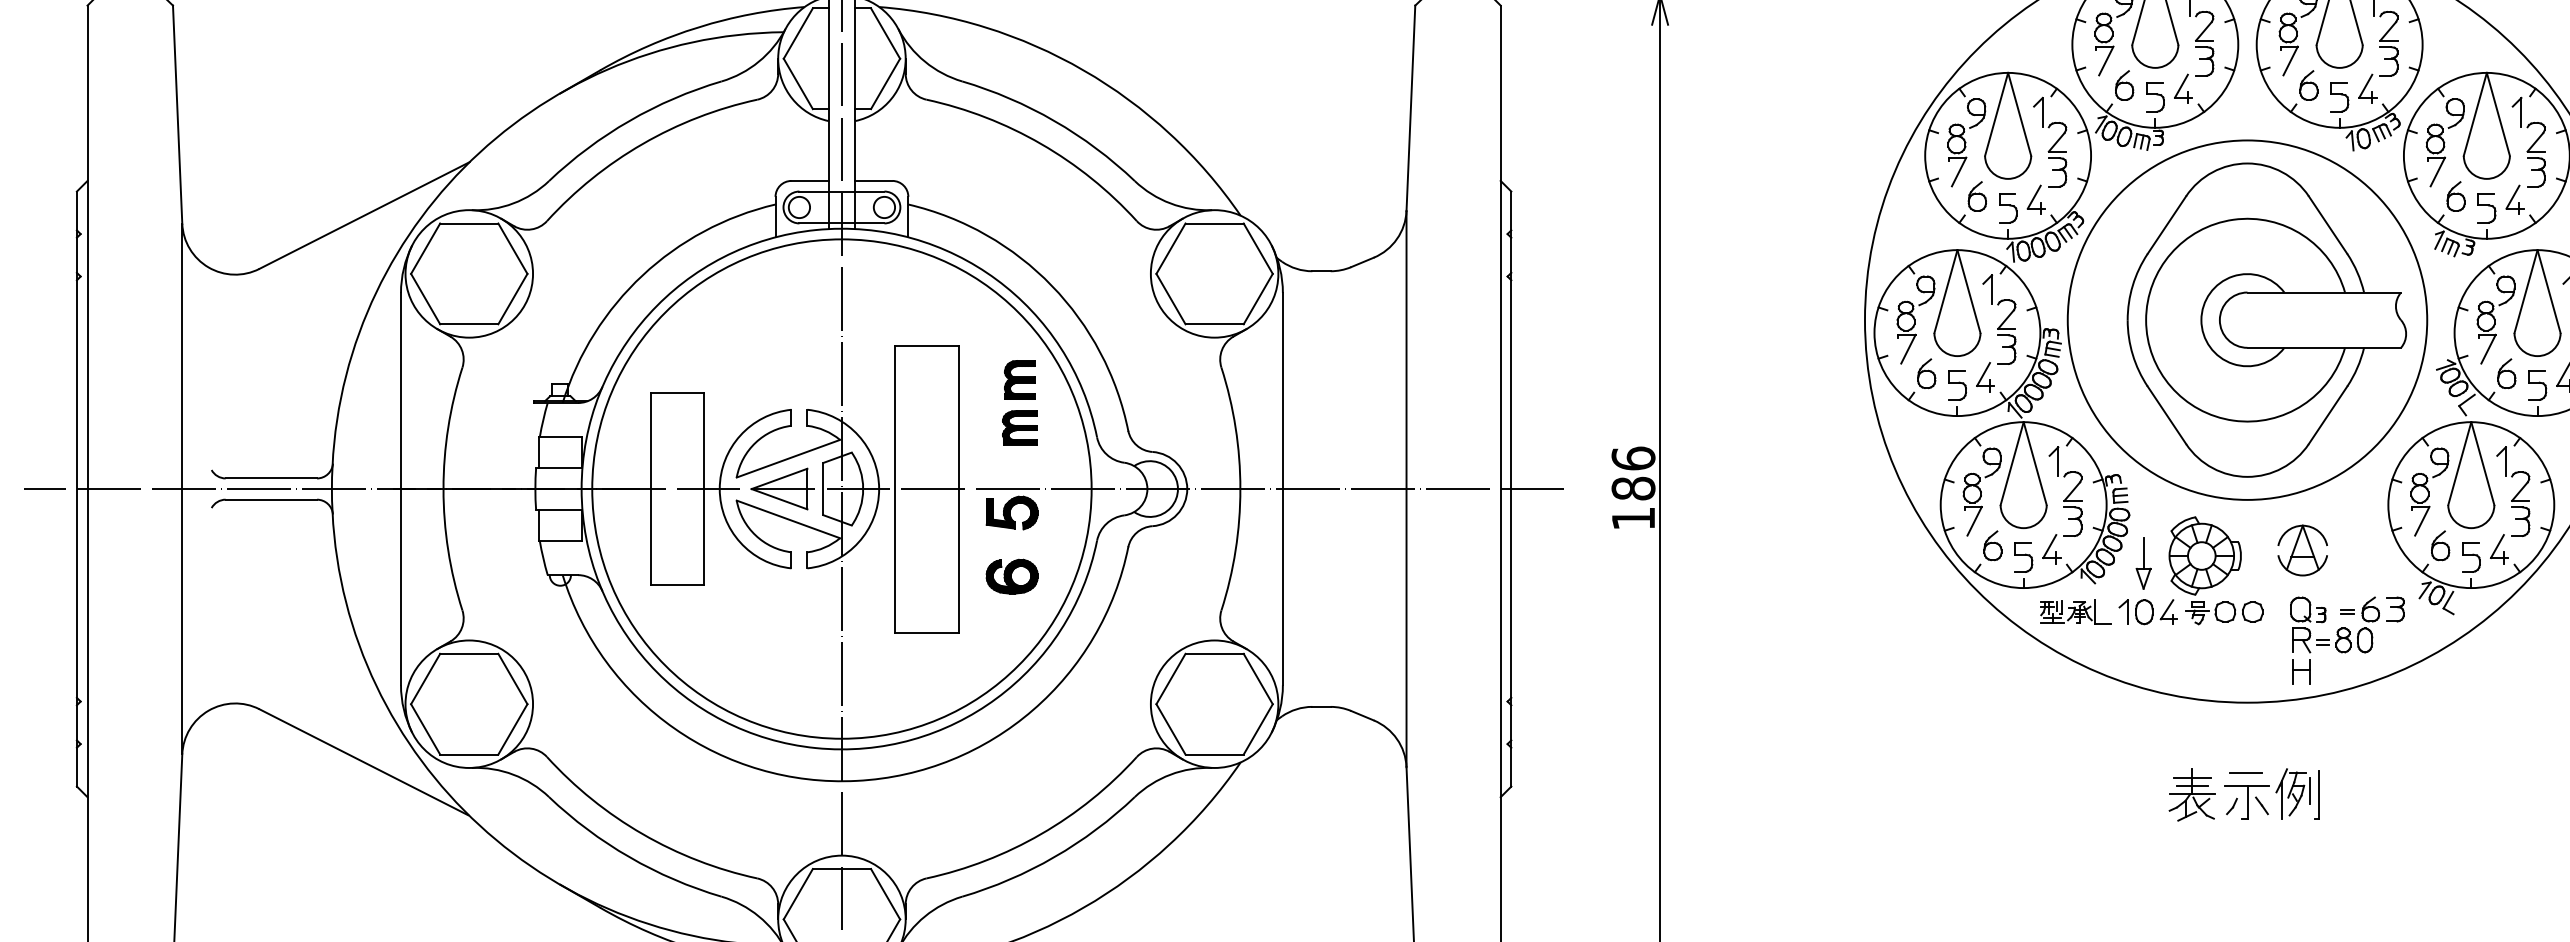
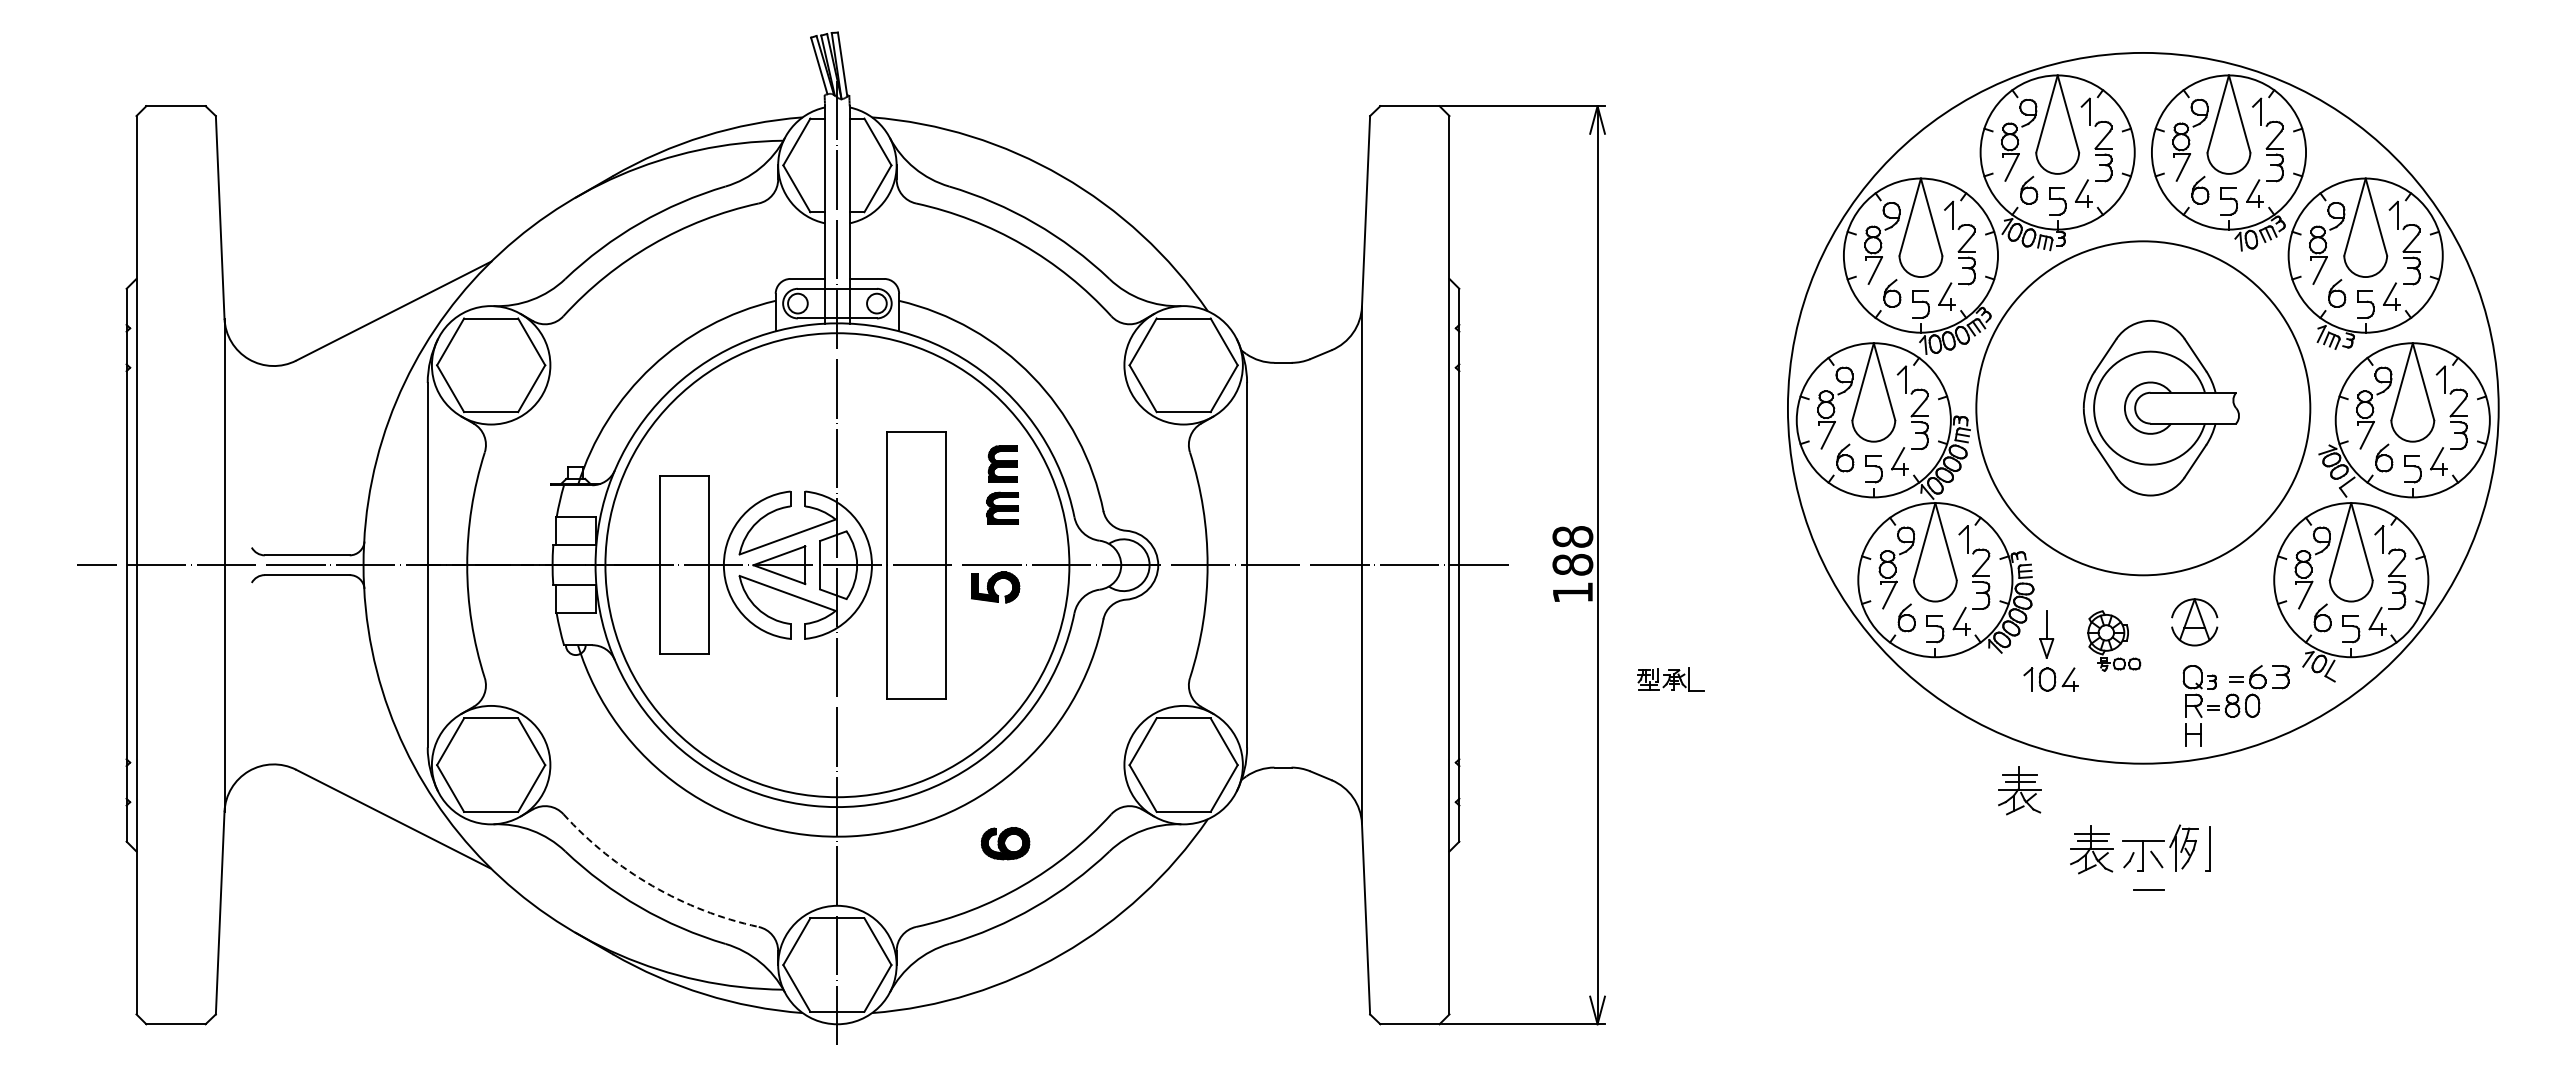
part: (2267, 319) -> (2161, 407), size x0.6
text: (1633, 458) -> (1572, 536), 186 -> 188
part: (2216, 570) -> (2114, 640), size x0.6
part: (1012, 576) -> (1005, 843), moved
part: (2075, 612) -> (1670, 679), moved
part: (2114, 731) -> (2019, 790), added
line: (2245, 772) -> (2148, 889), moved
line: (2310, 790) -> (2201, 845), removed
arc: (642, 833) -> (652, 885), solid -> dashed

